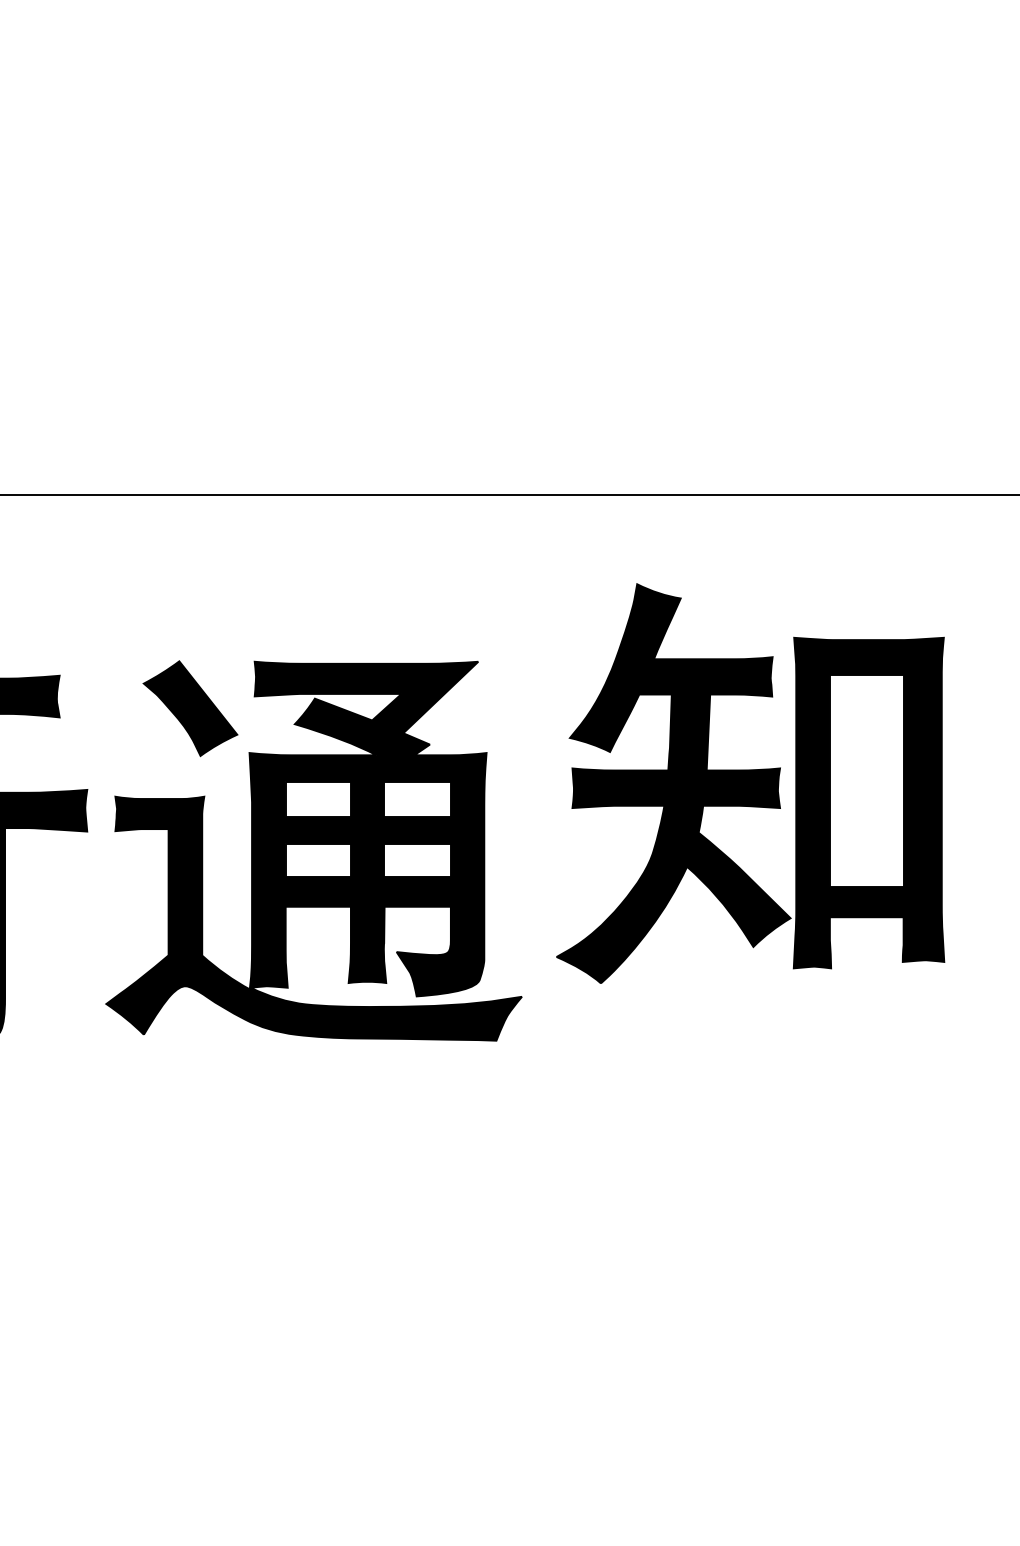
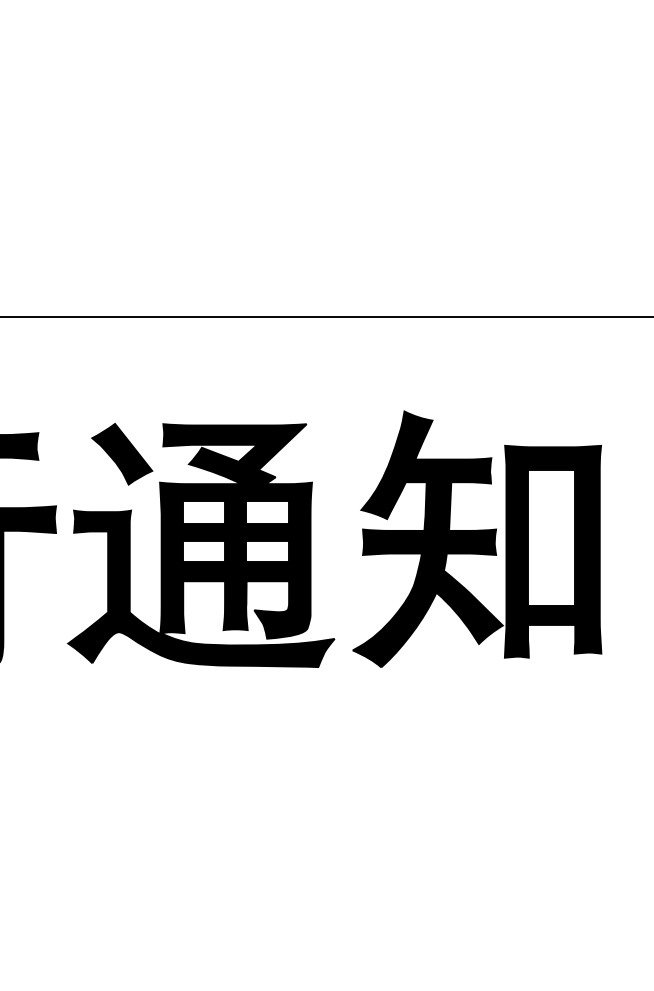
part: (751, 782) -> (477, 538), moved

